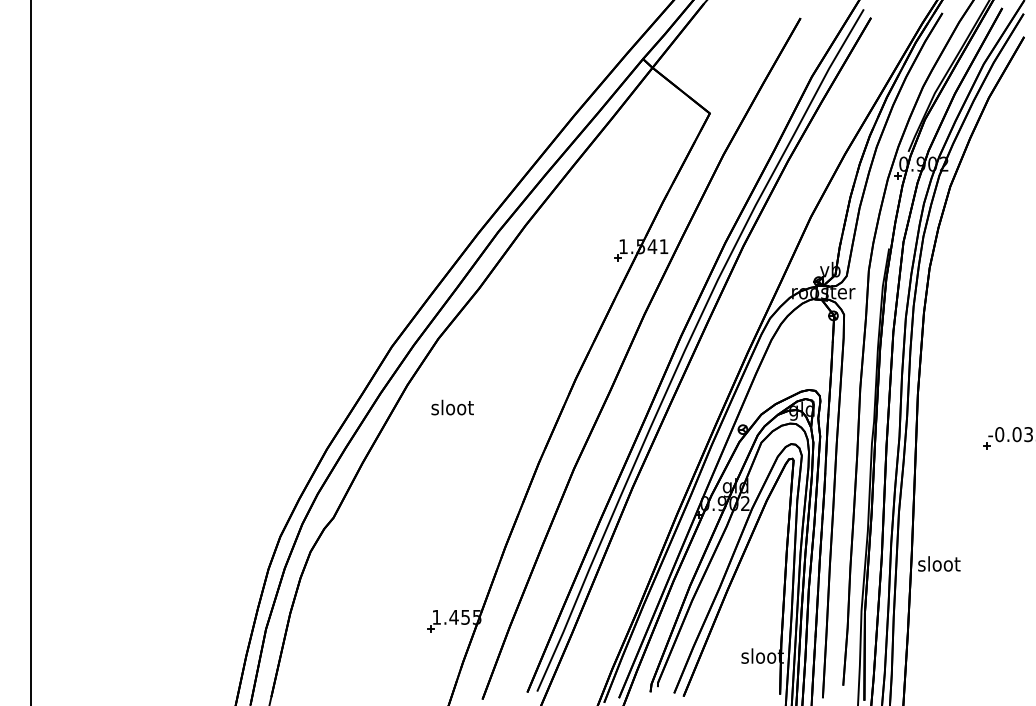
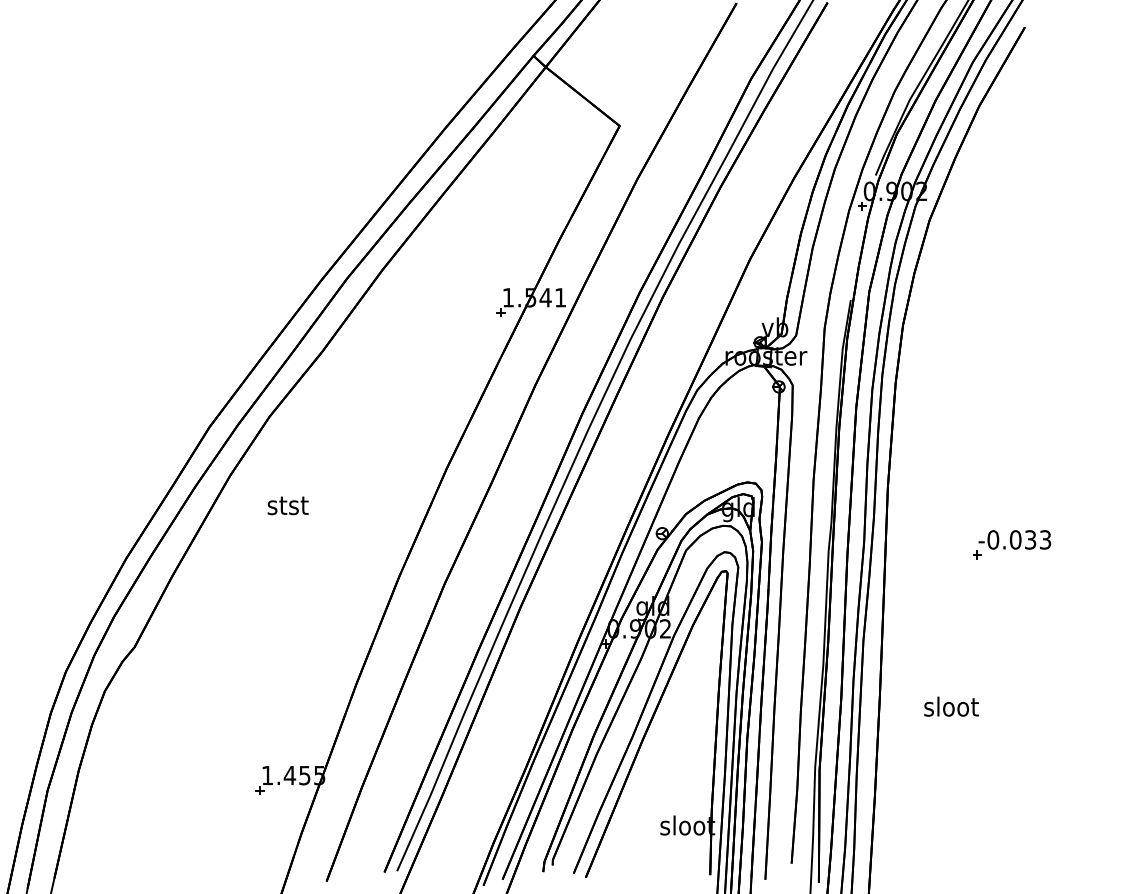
text: (452, 407) -> (287, 505), sloot -> stst
text: (939, 563) -> (951, 706), moved

